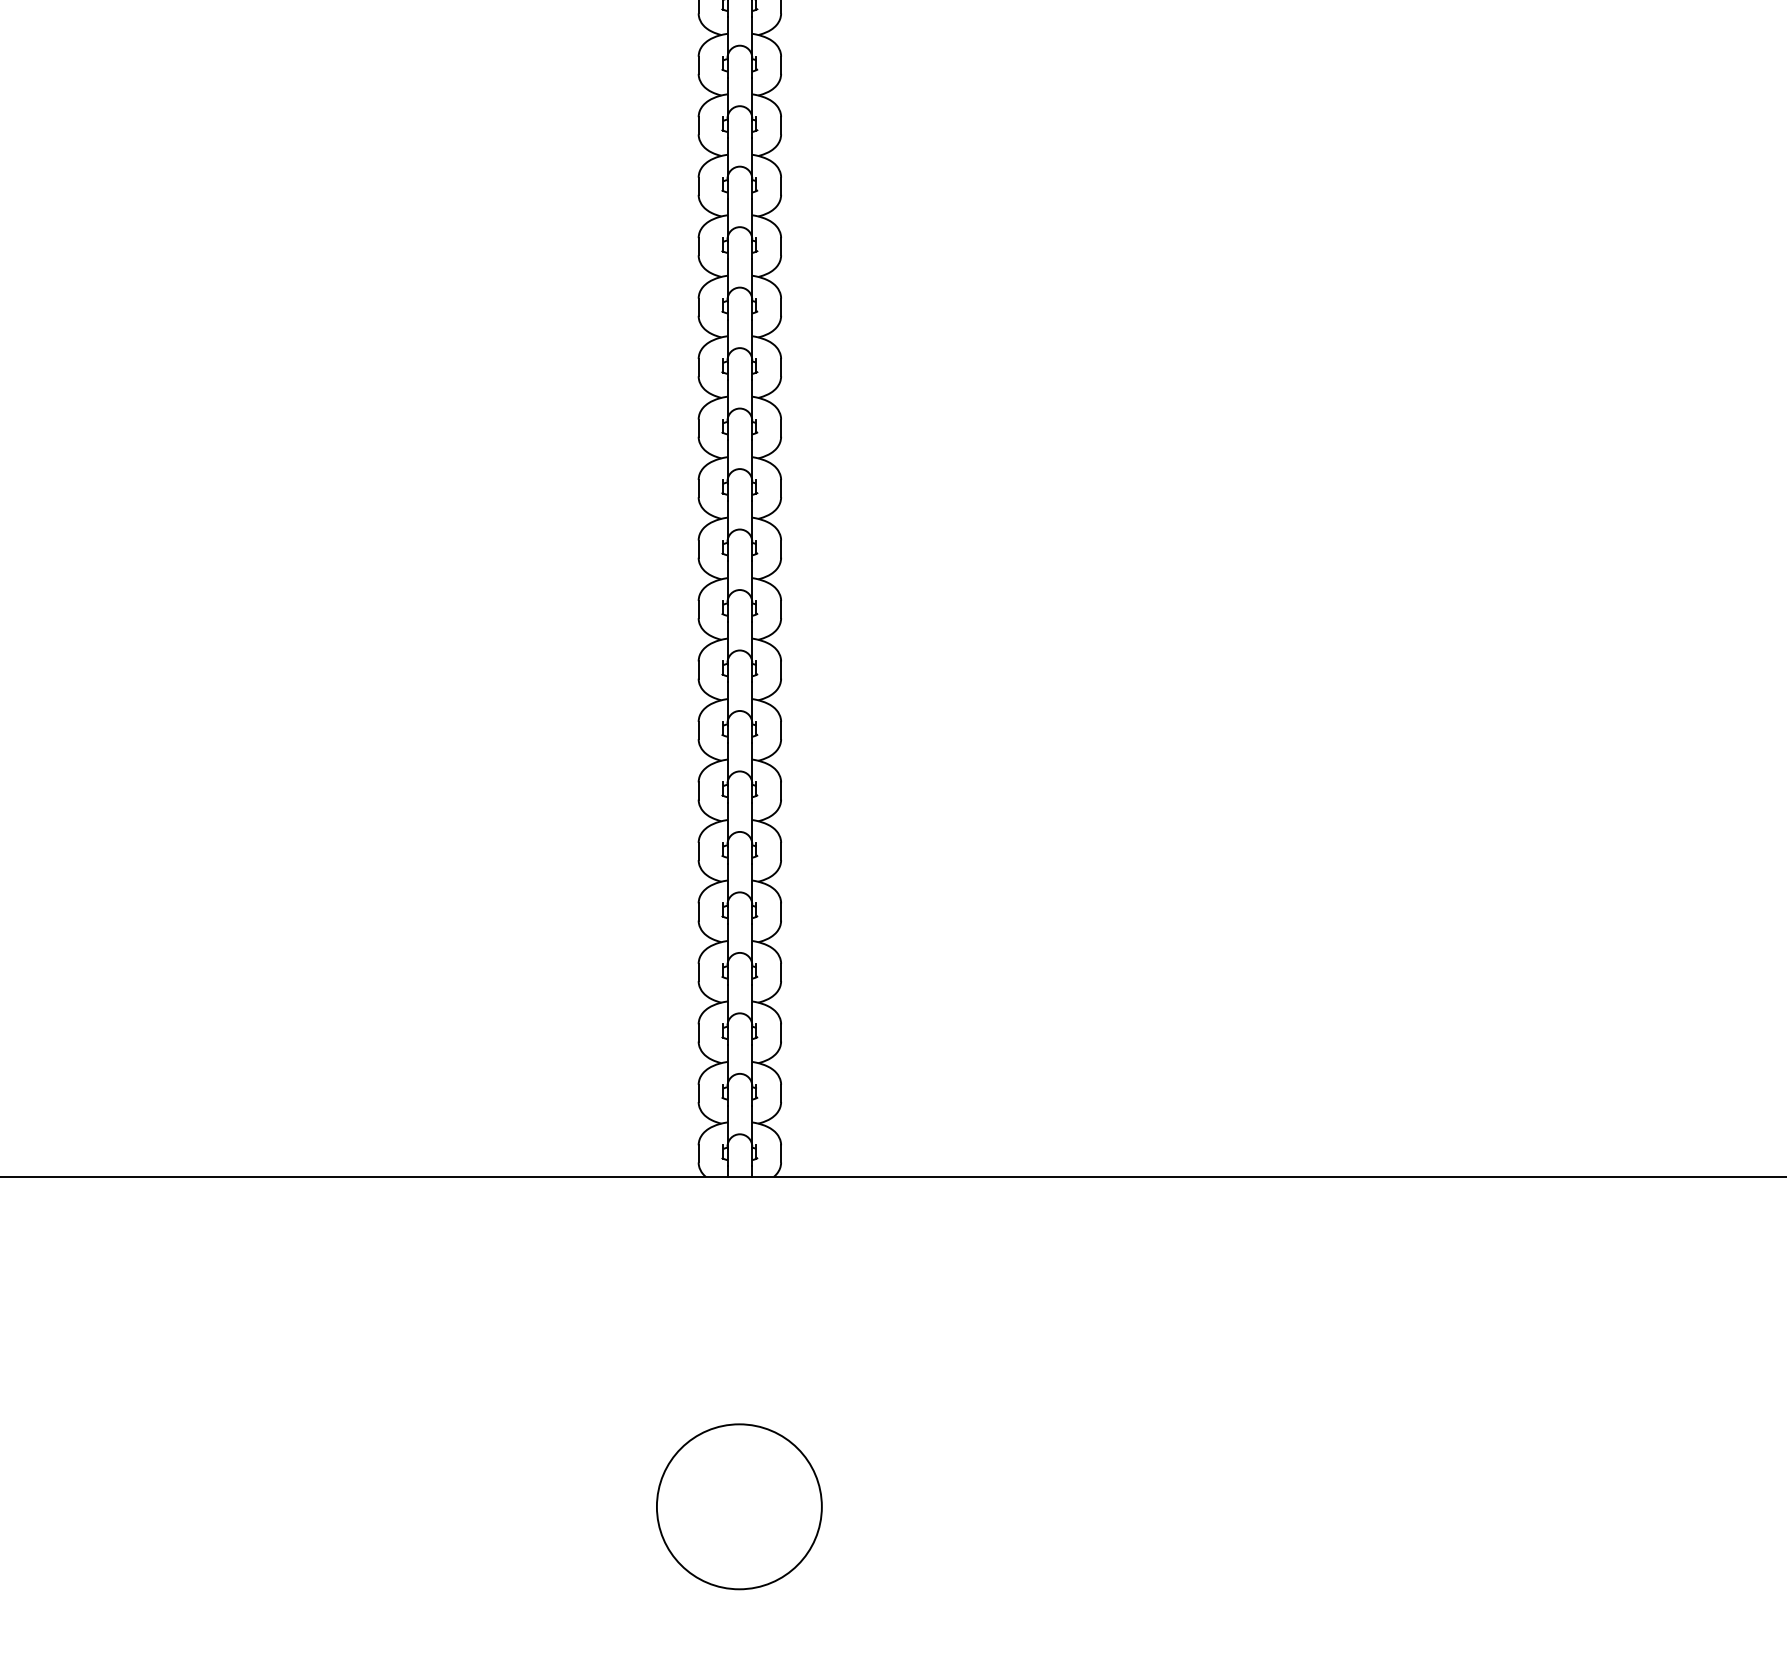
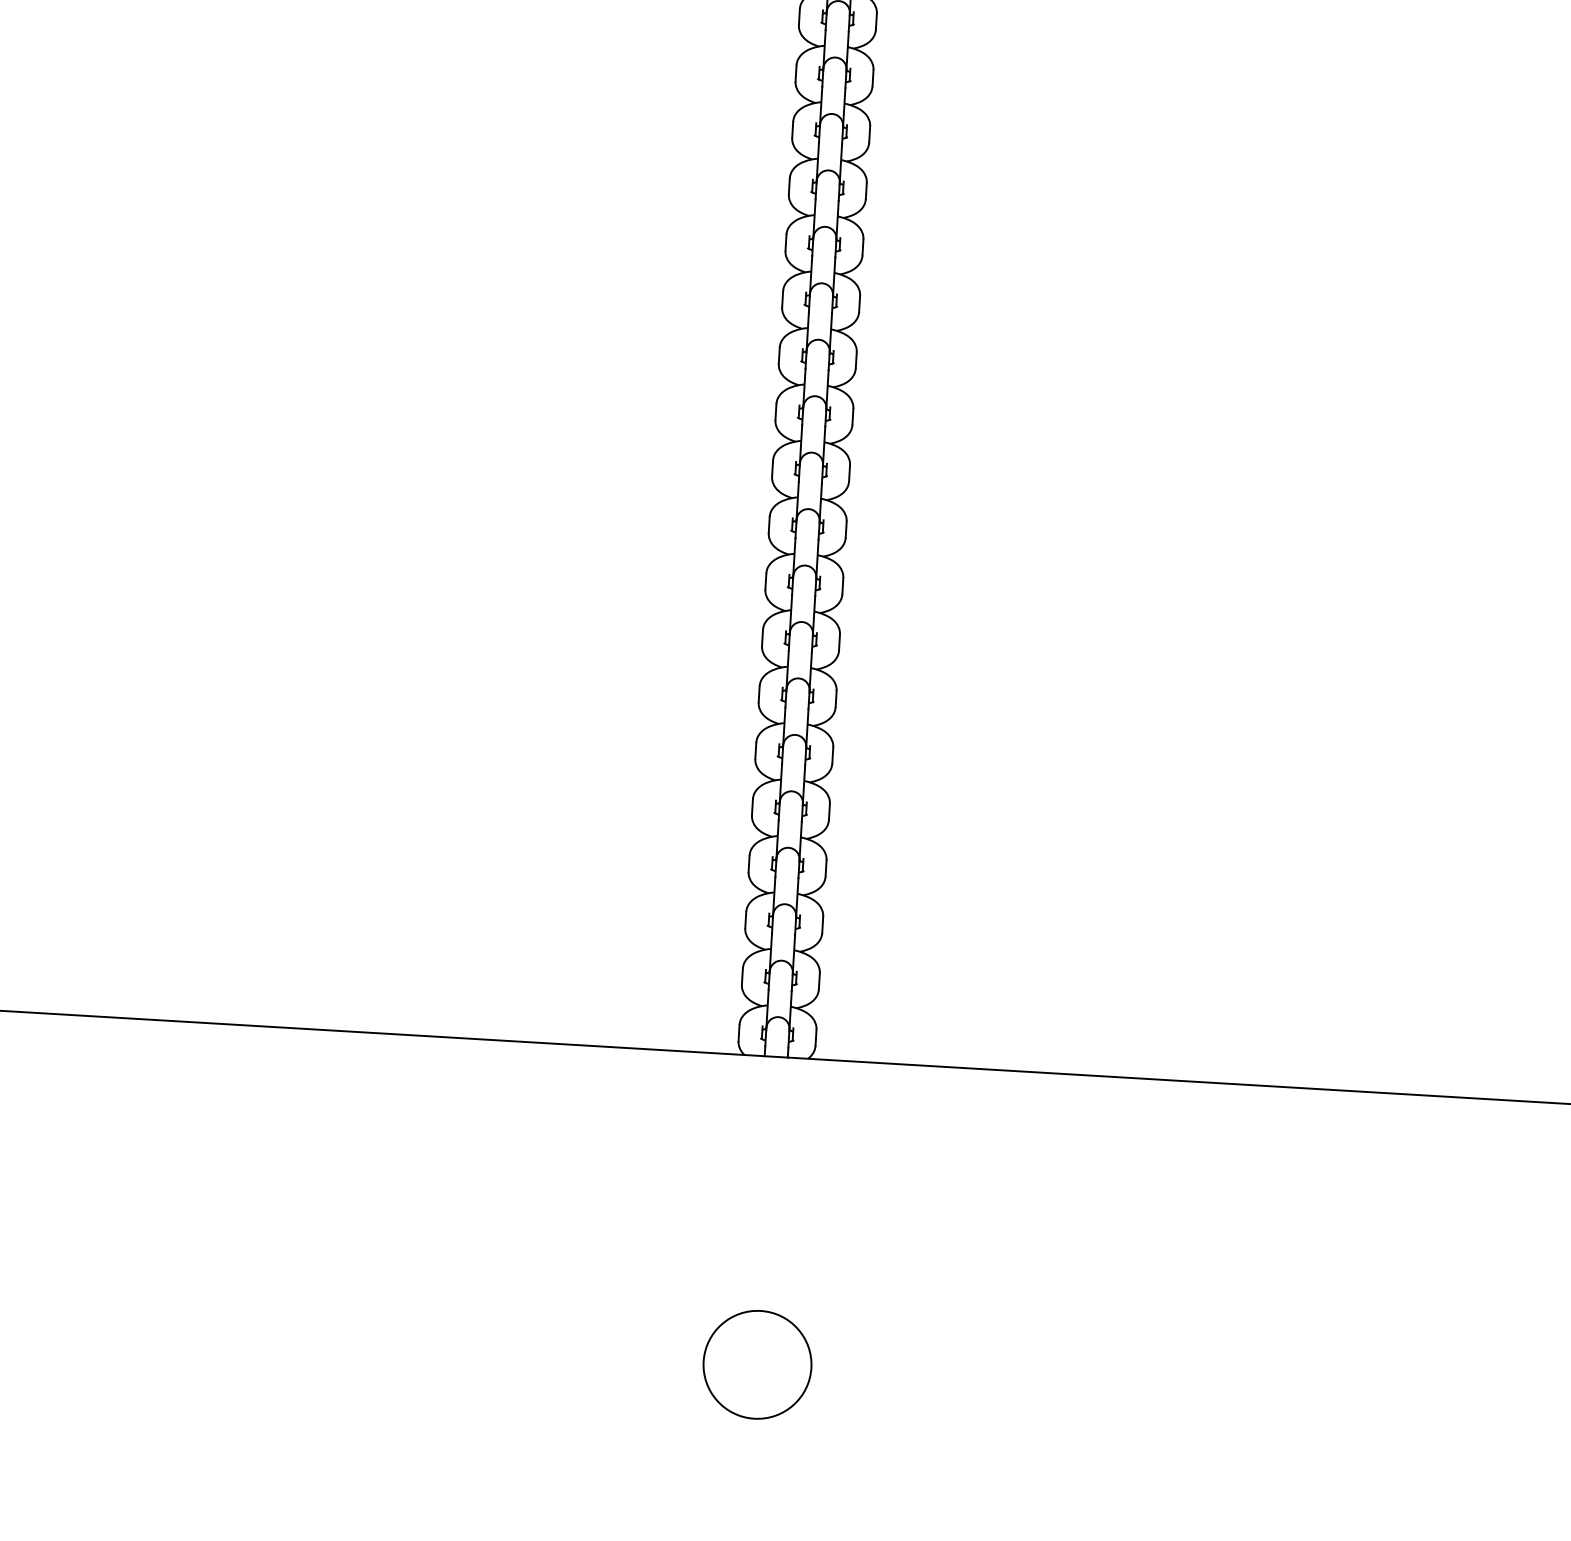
circle: (739, 1506) -> (757, 1364), size x0.7

